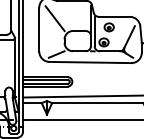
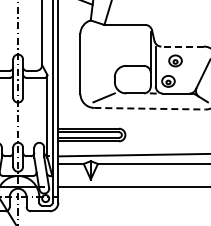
line: (114, 16) -> (182, 46), solid -> dashed
line: (54, 18) -> (101, 48), removed
line: (90, 62) -> (149, 108), solid -> dashed

